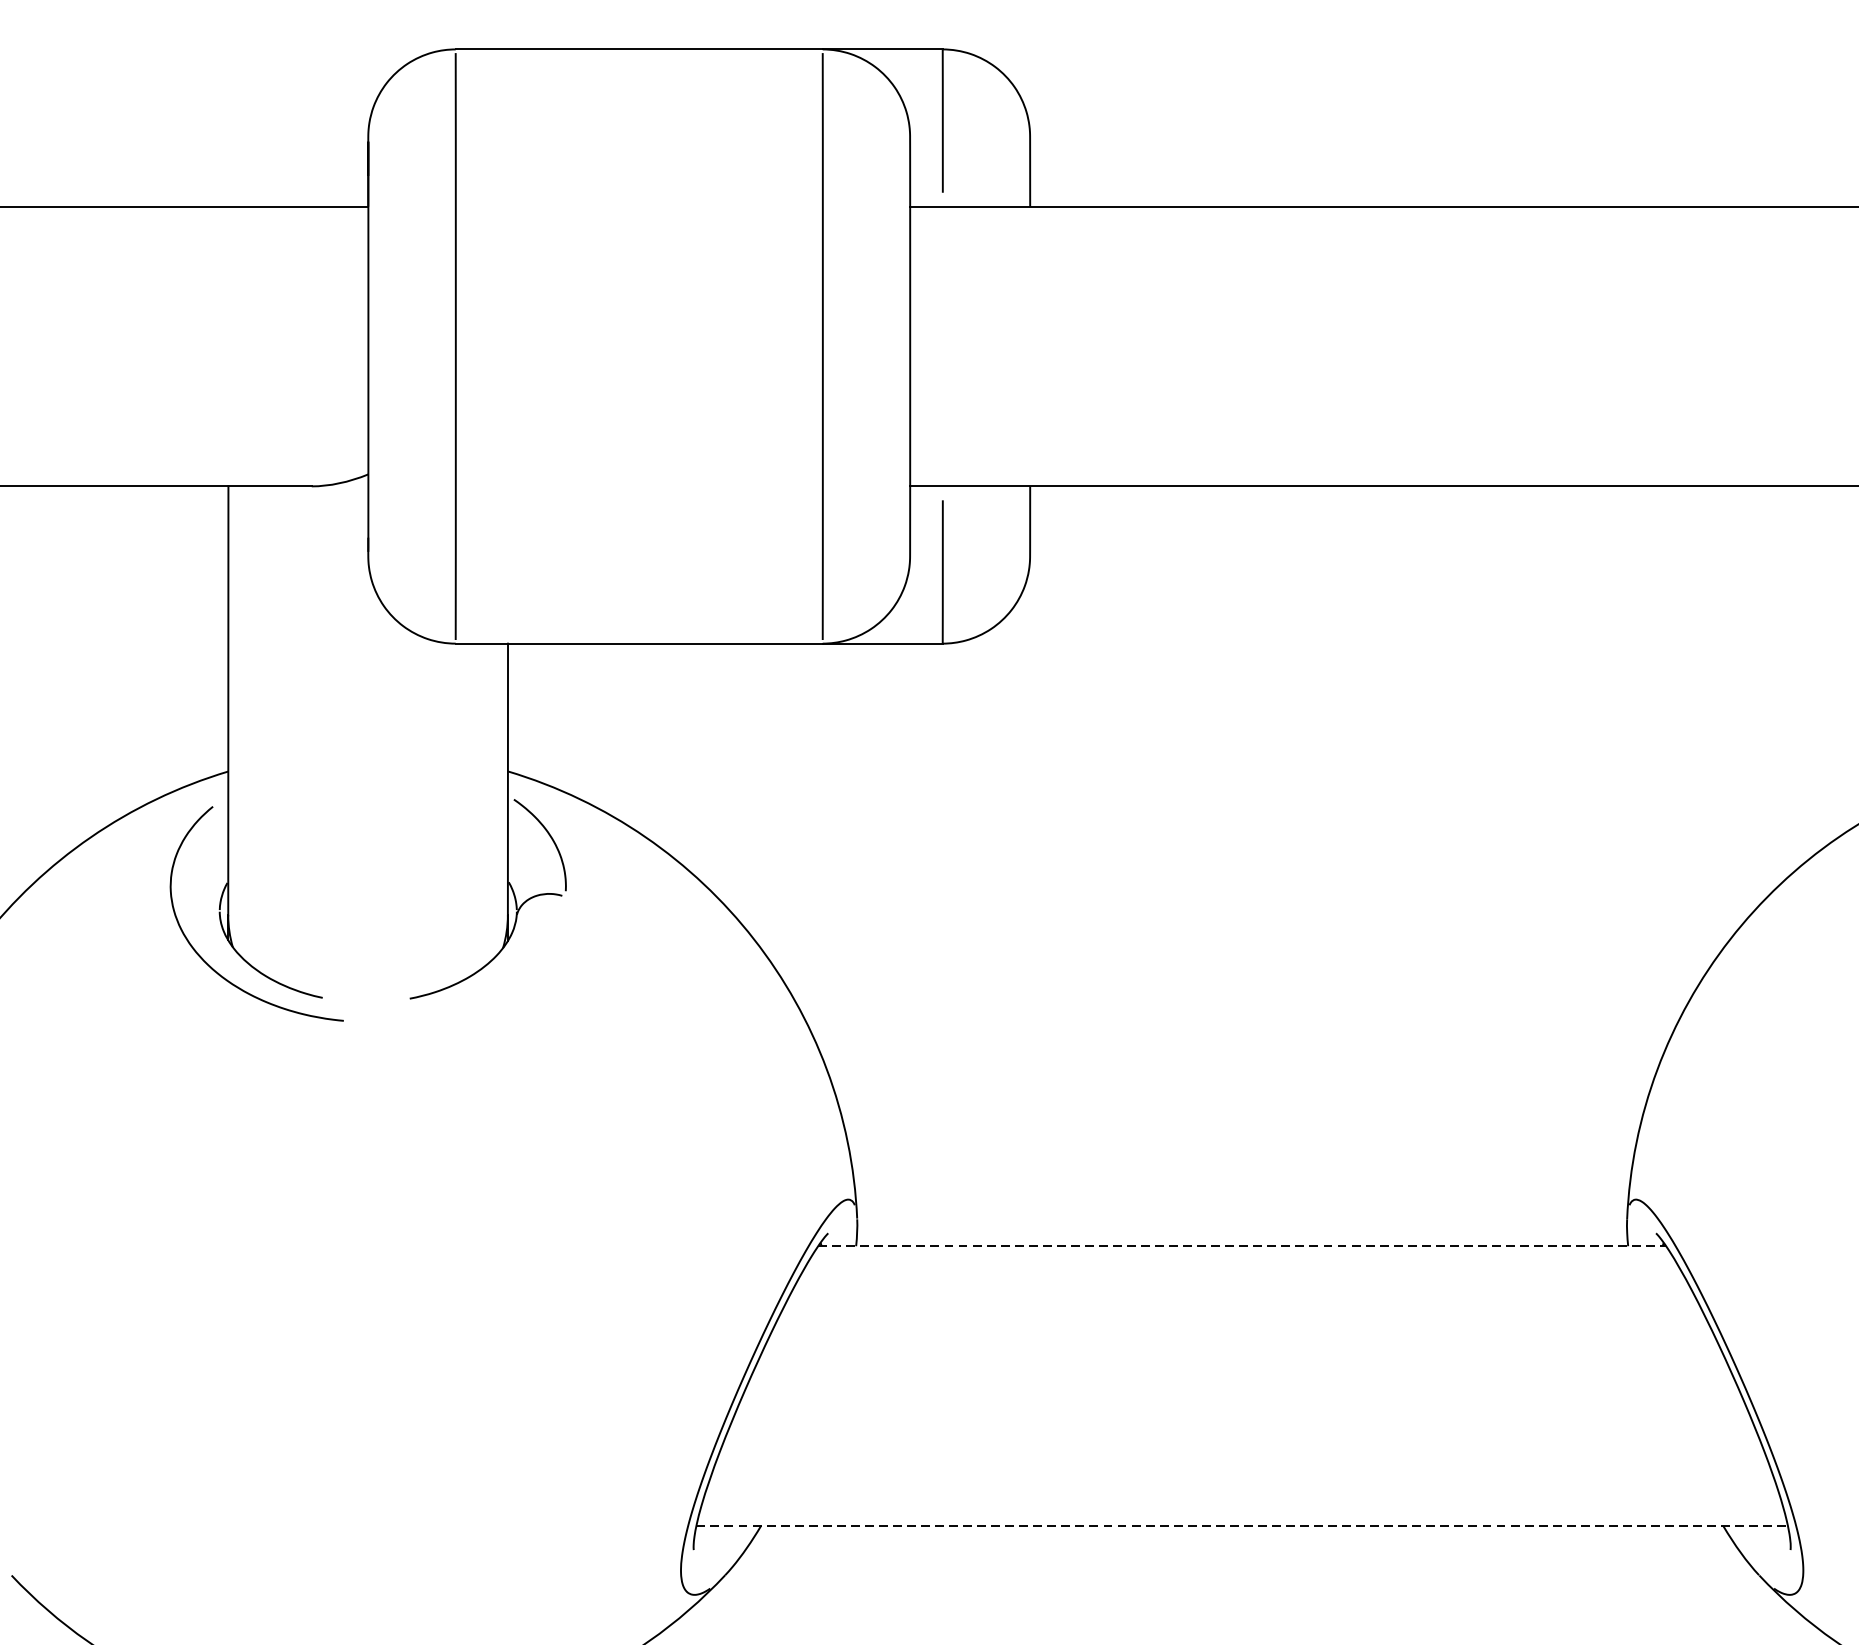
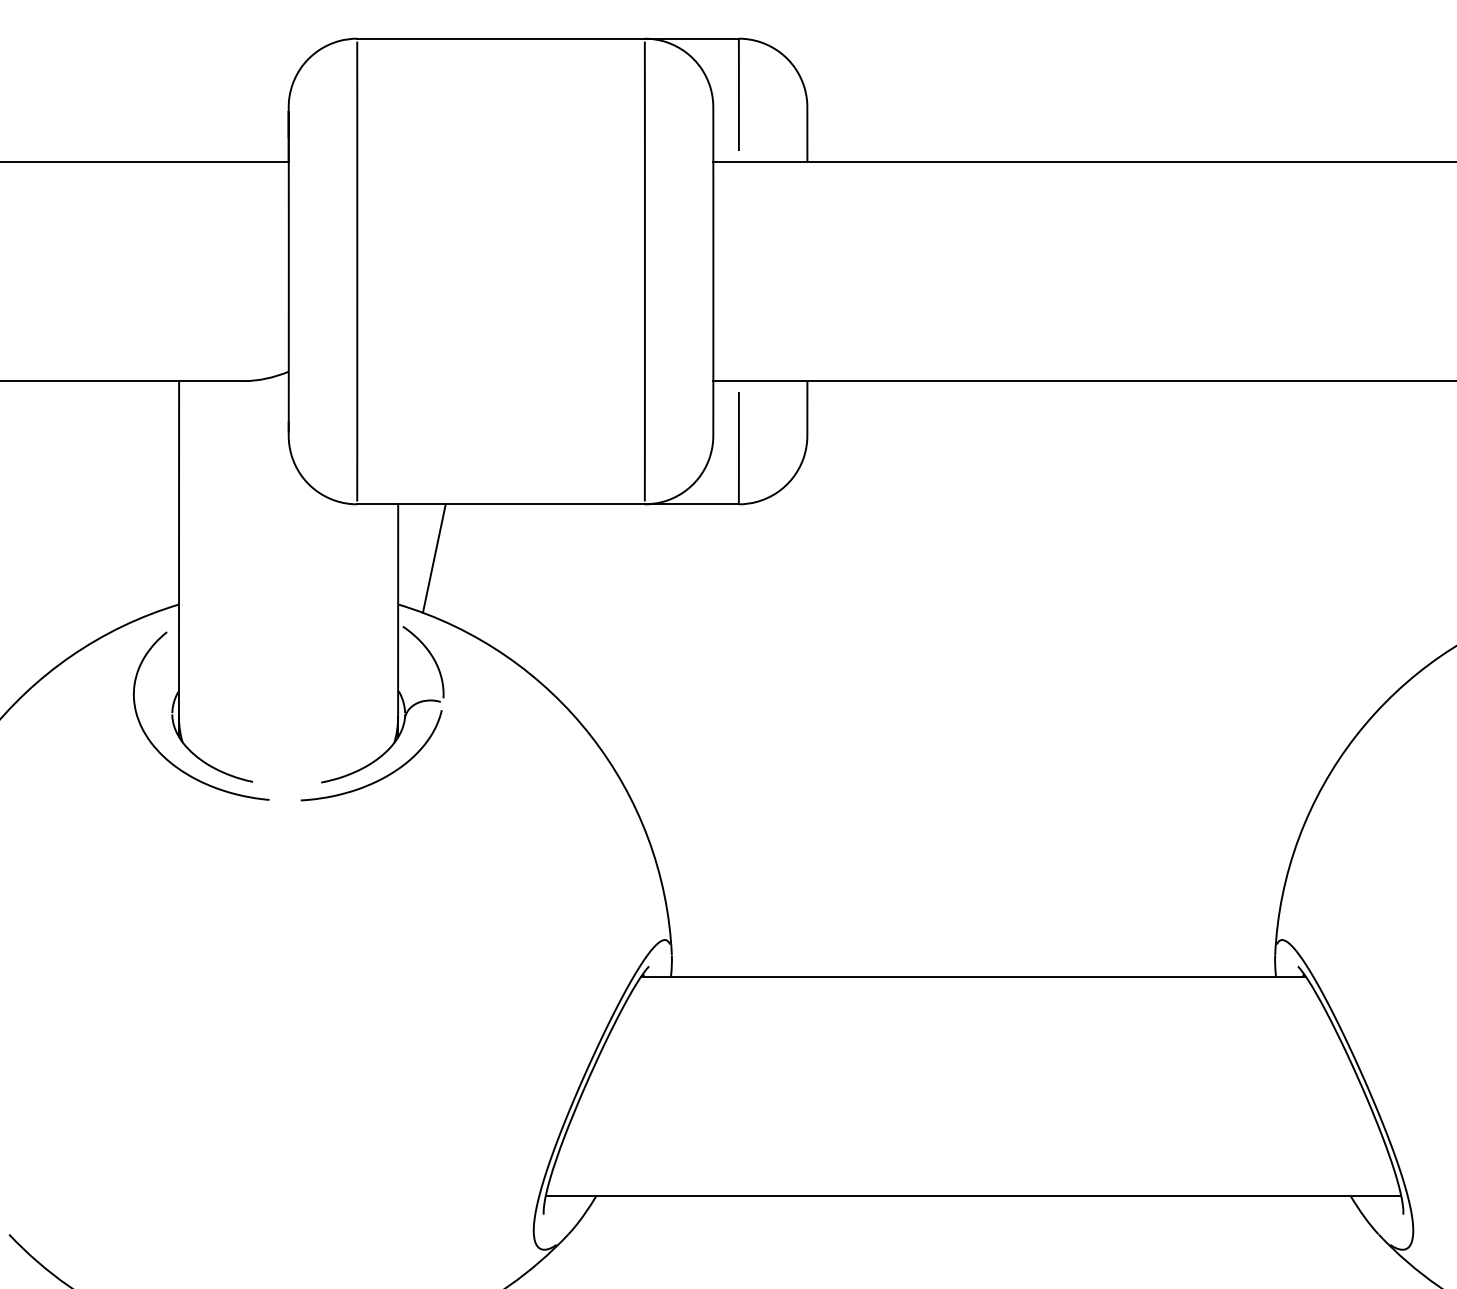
line: (553, 712) -> (433, 558), added
curve: (487, 992) -> (382, 777), added
line: (1243, 1246) -> (974, 976), dashed -> solid
line: (1242, 1525) -> (973, 1195), dashed -> solid

